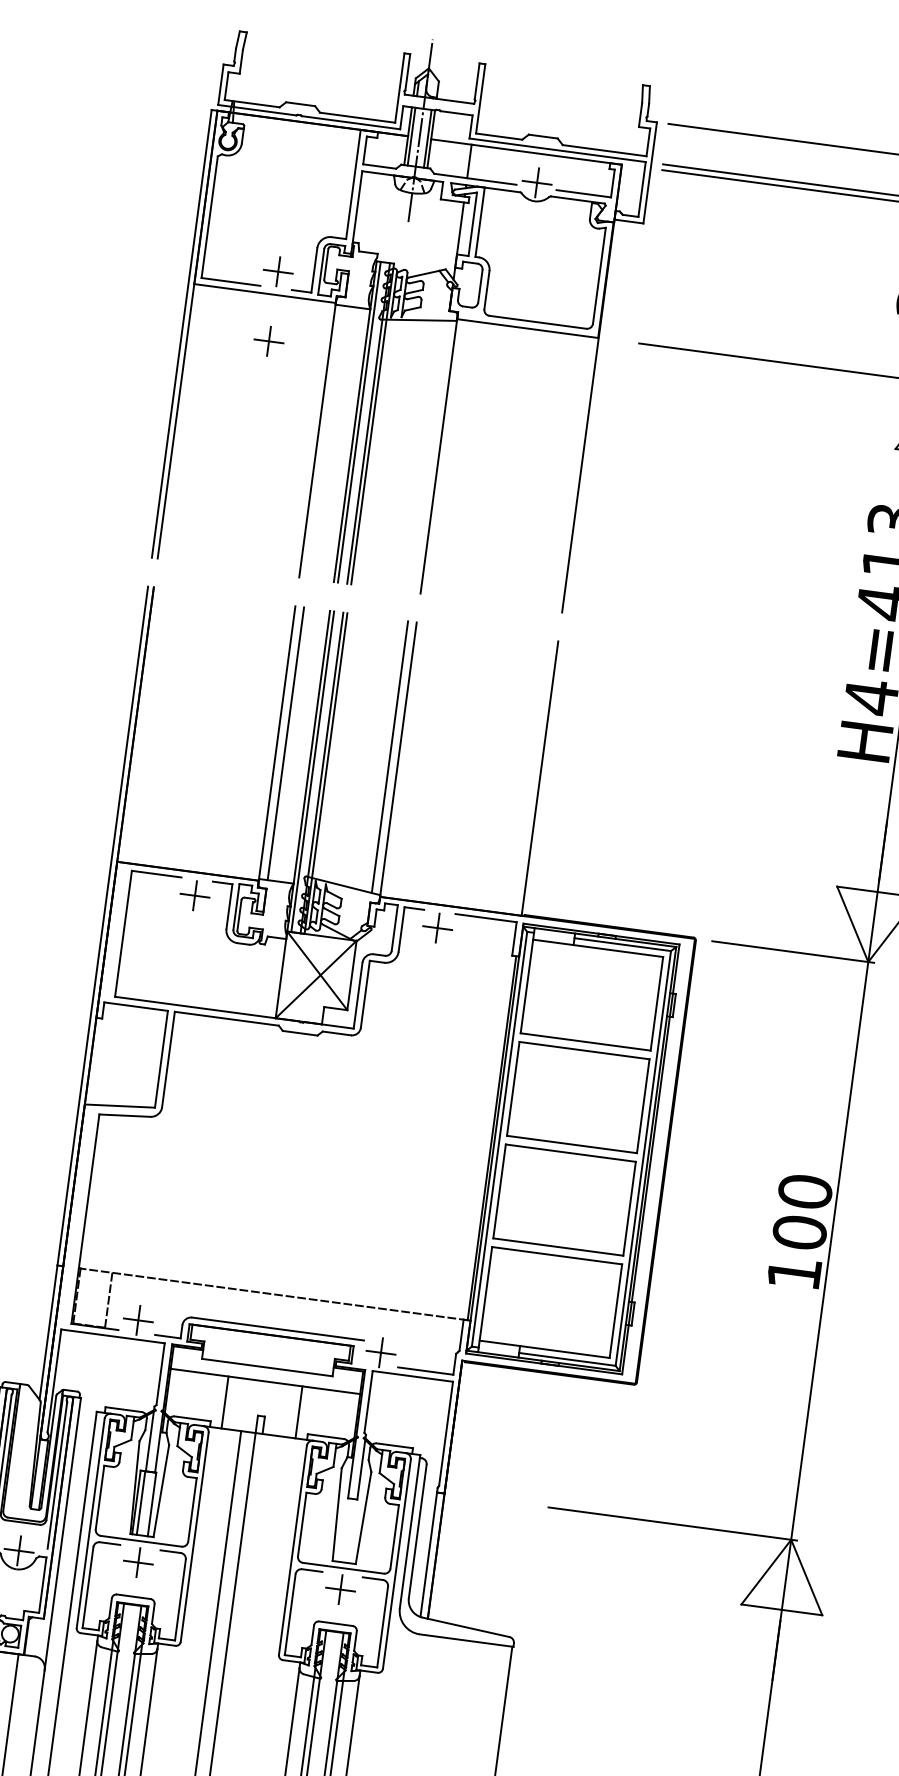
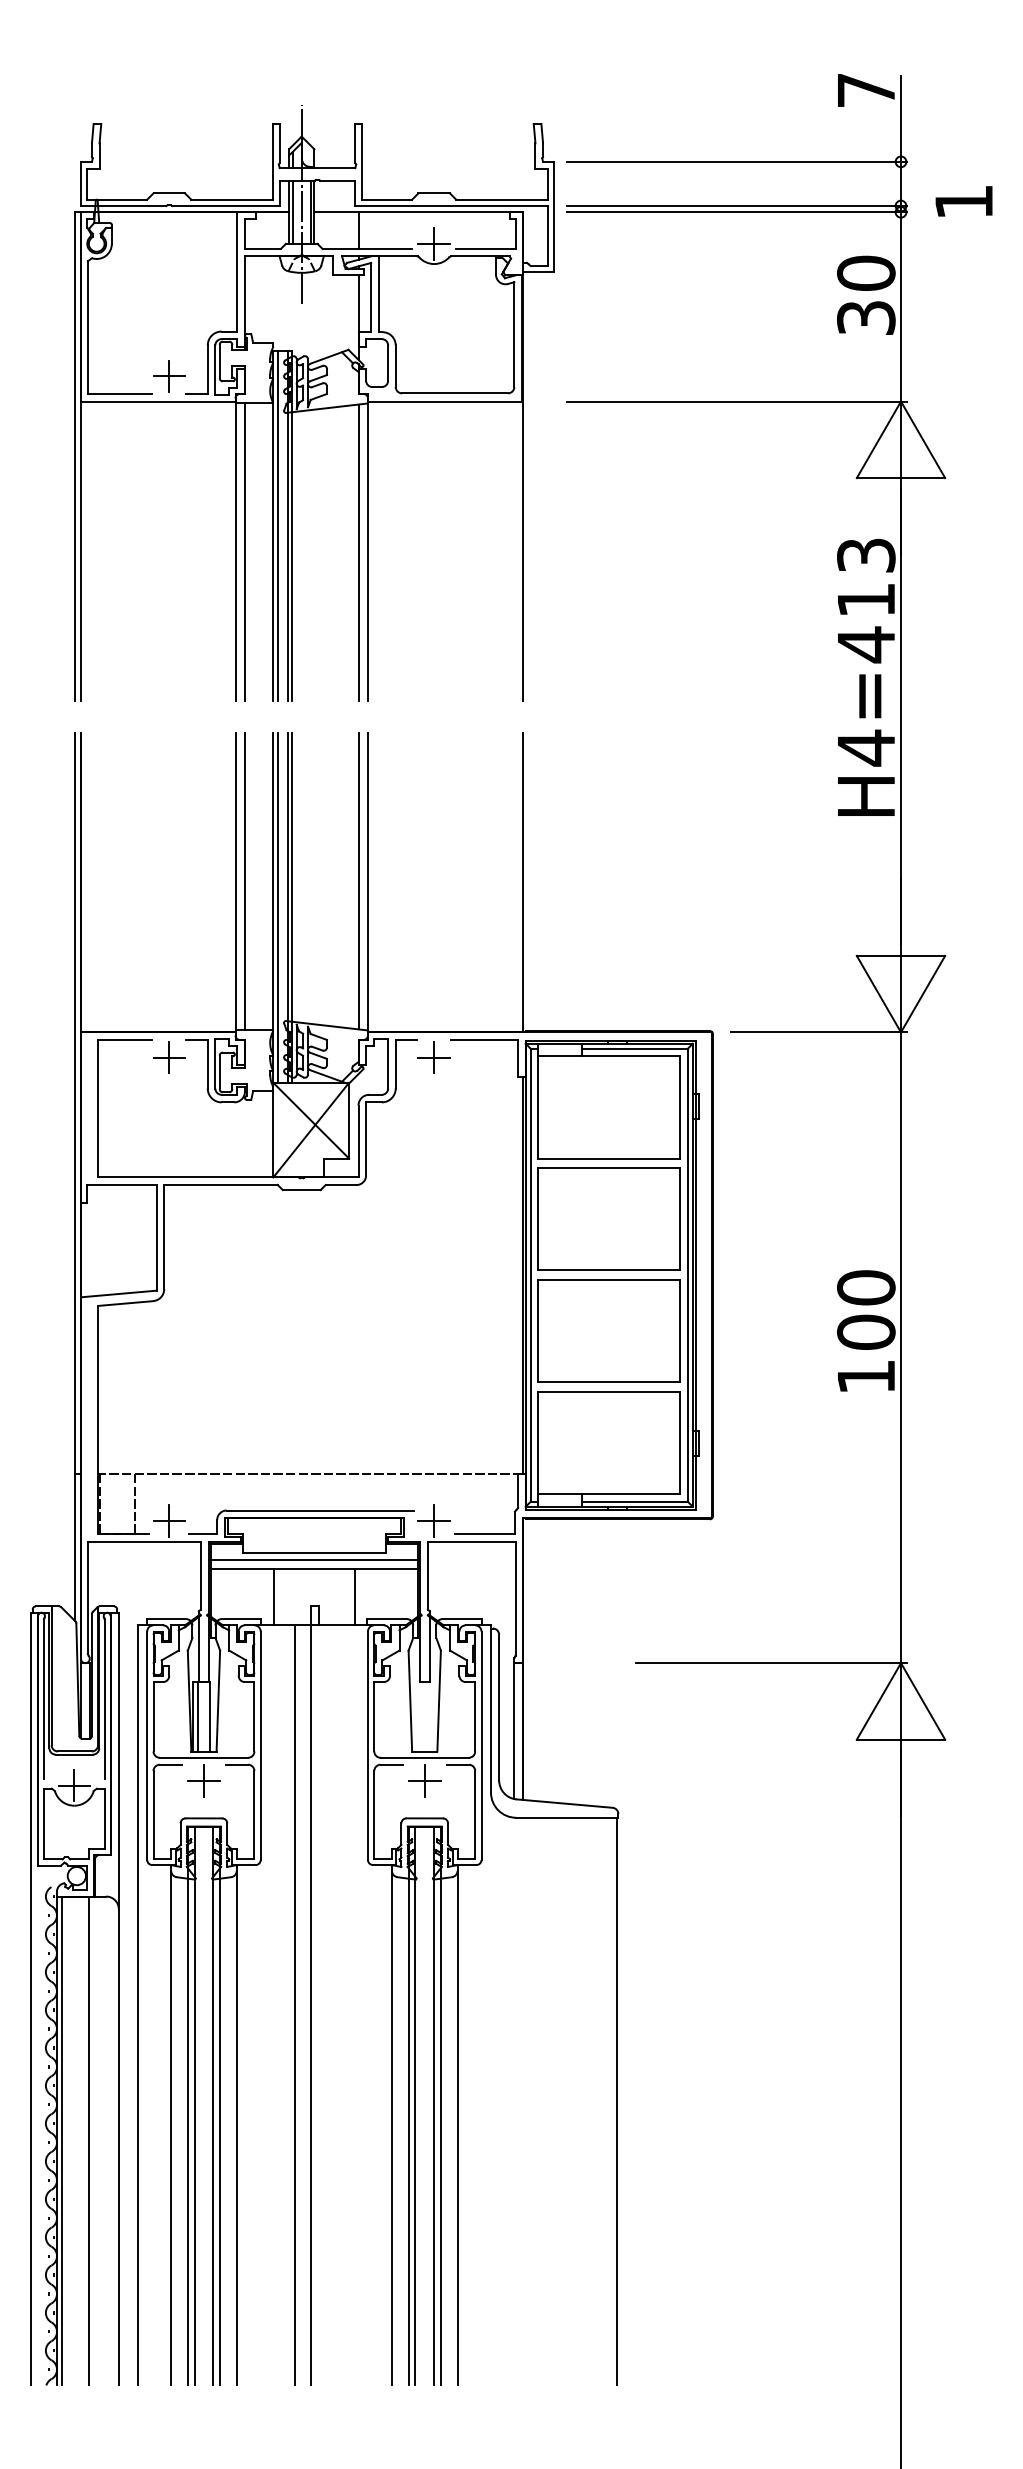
part: (269, 341) -> (169, 452), removed
line: (325, 442) -> (244, 552), added
line: (430, 456) -> (358, 552), added
line: (265, 1373) -> (313, 1559), added

